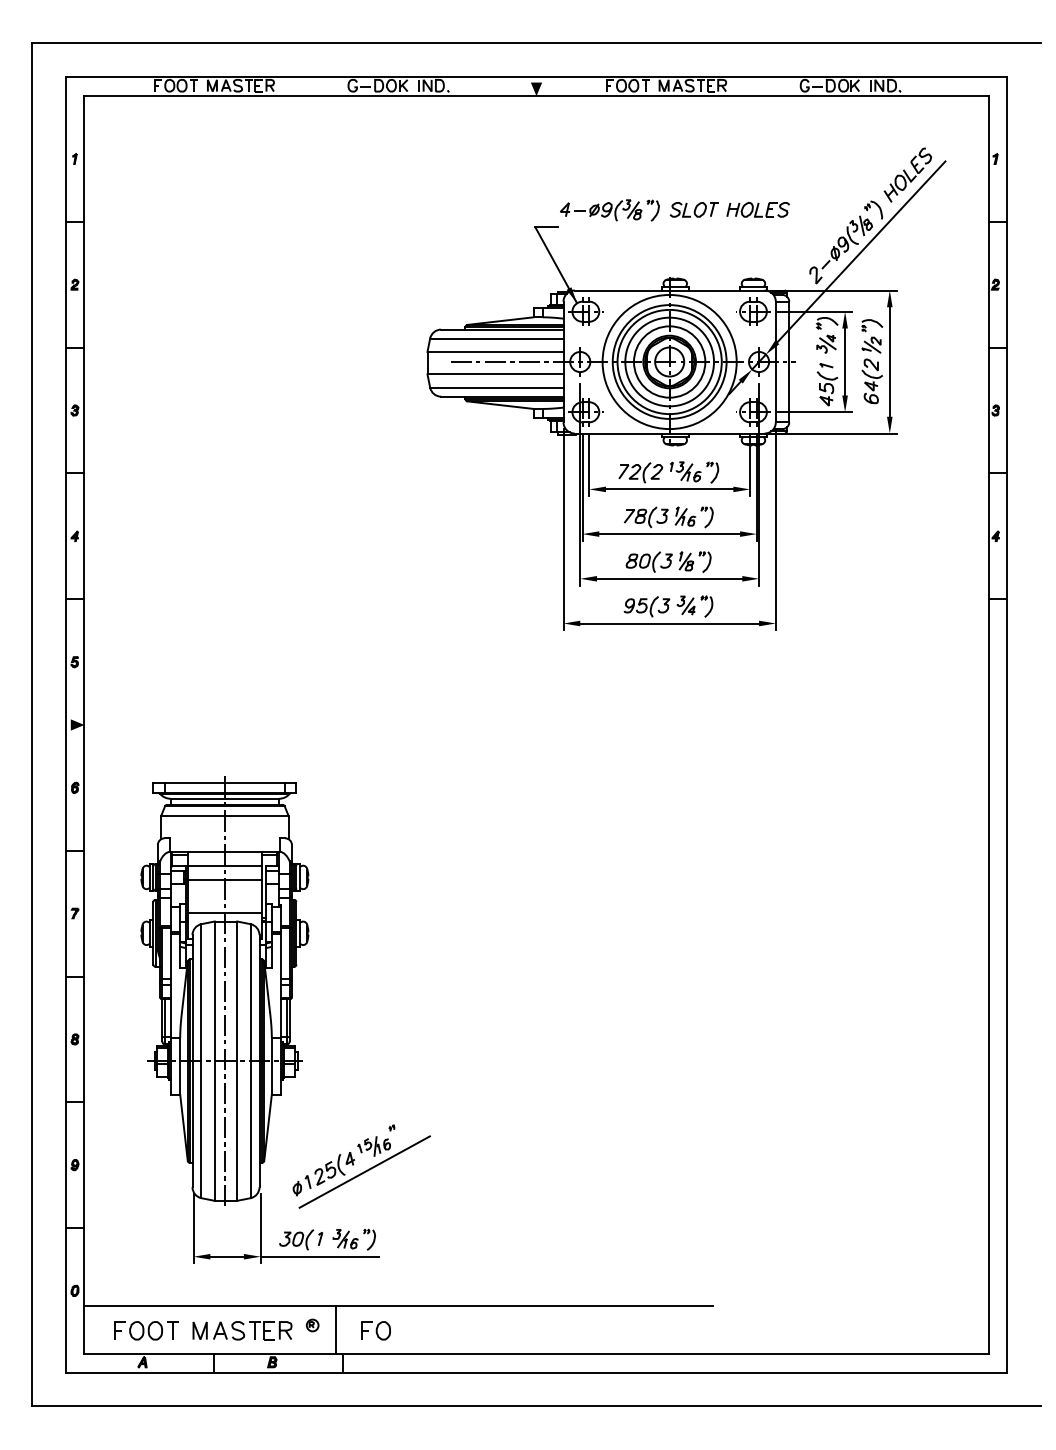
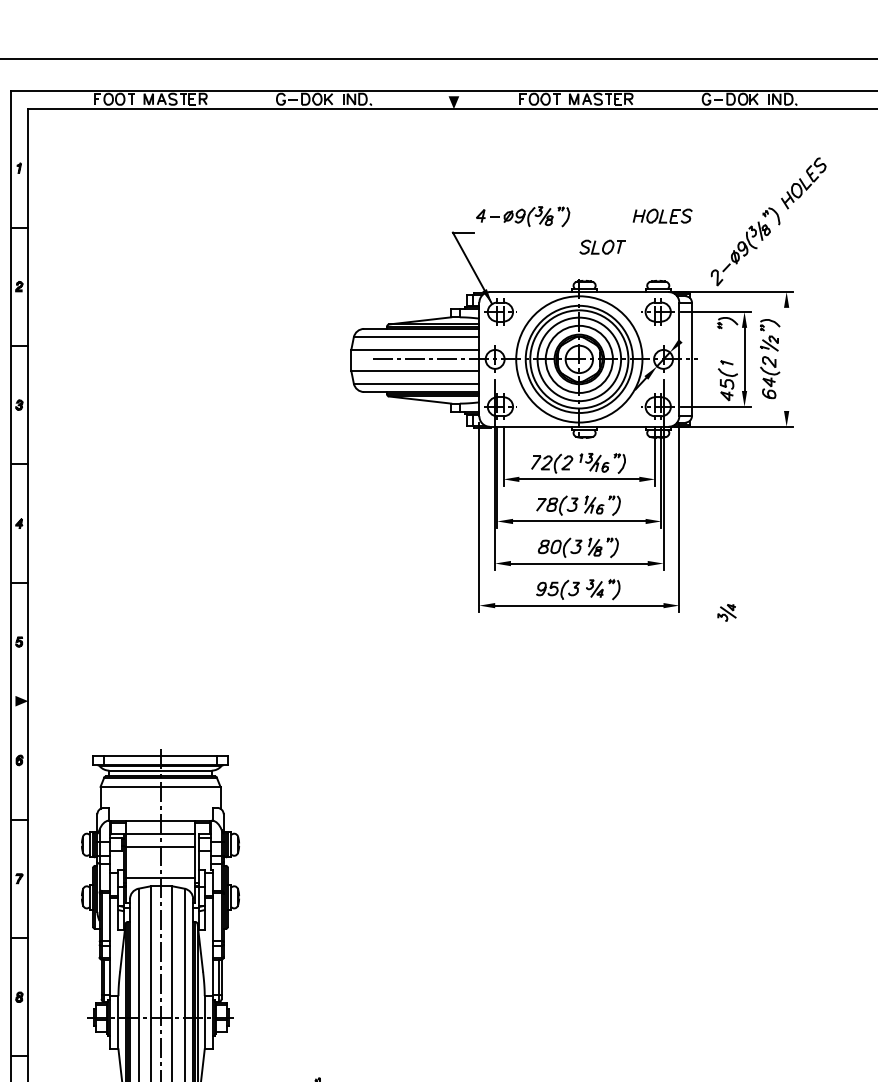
part: (693, 209) -> (601, 246), moved
line: (861, 251) -> (759, 255), removed
part: (826, 343) -> (727, 612), moved
line: (889, 361) -> (786, 358), removed

